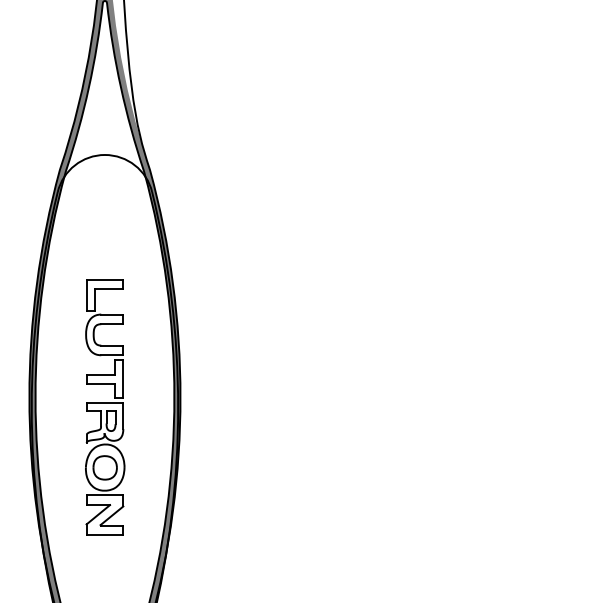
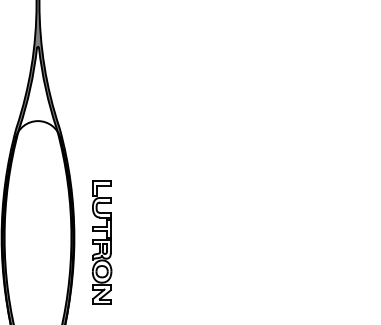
part: (105, 407) -> (102, 242), moved

